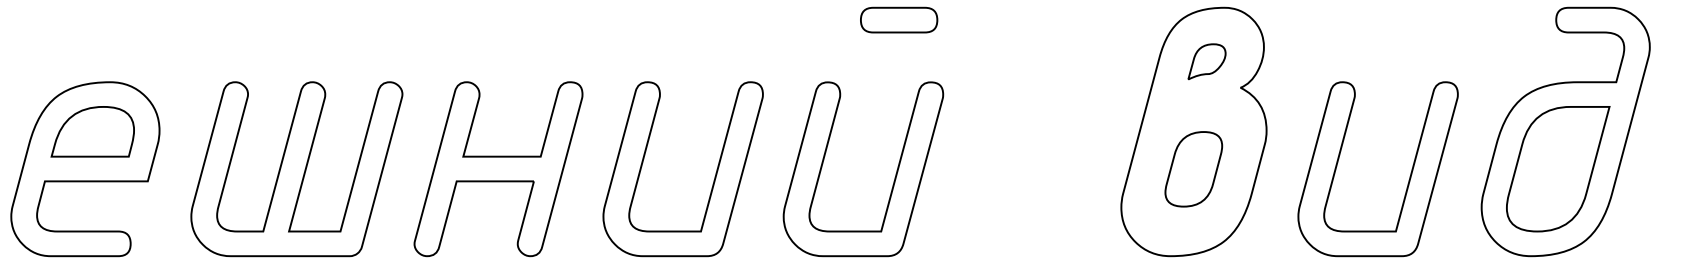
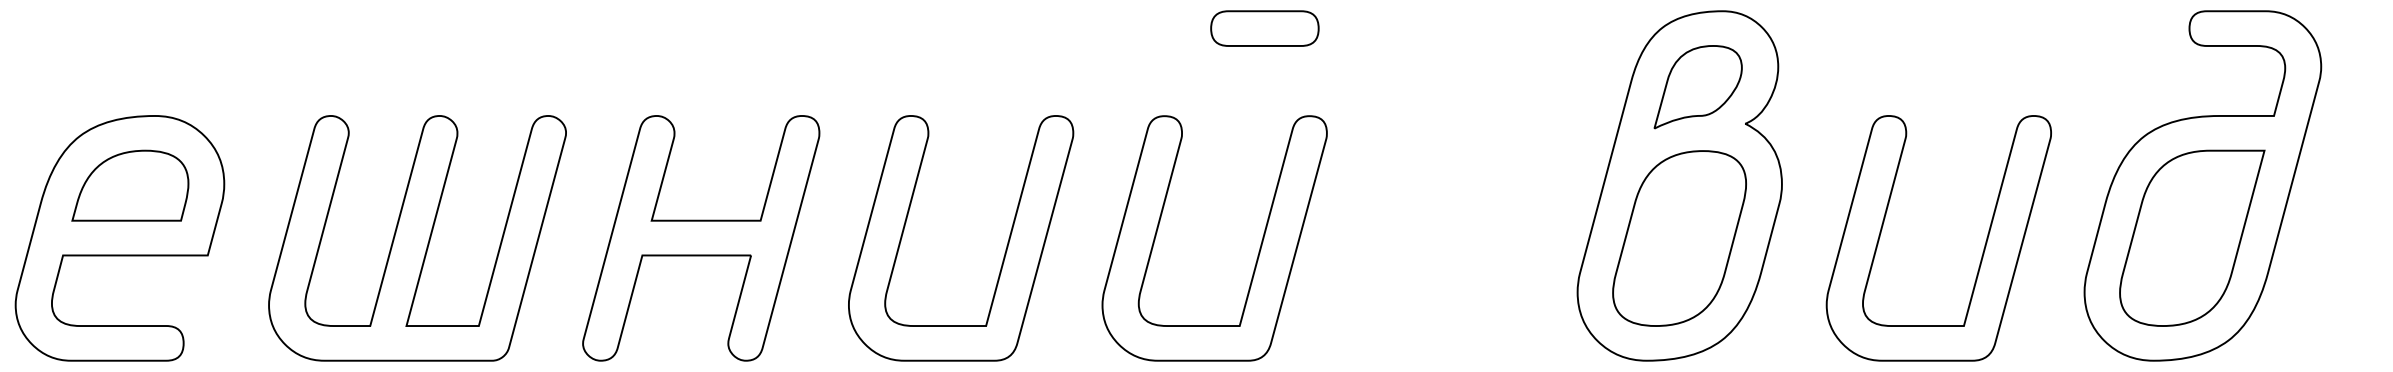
part: (1206, 61) -> (1697, 87), size x1.67
part: (1193, 169) -> (1679, 238), size x1.67

